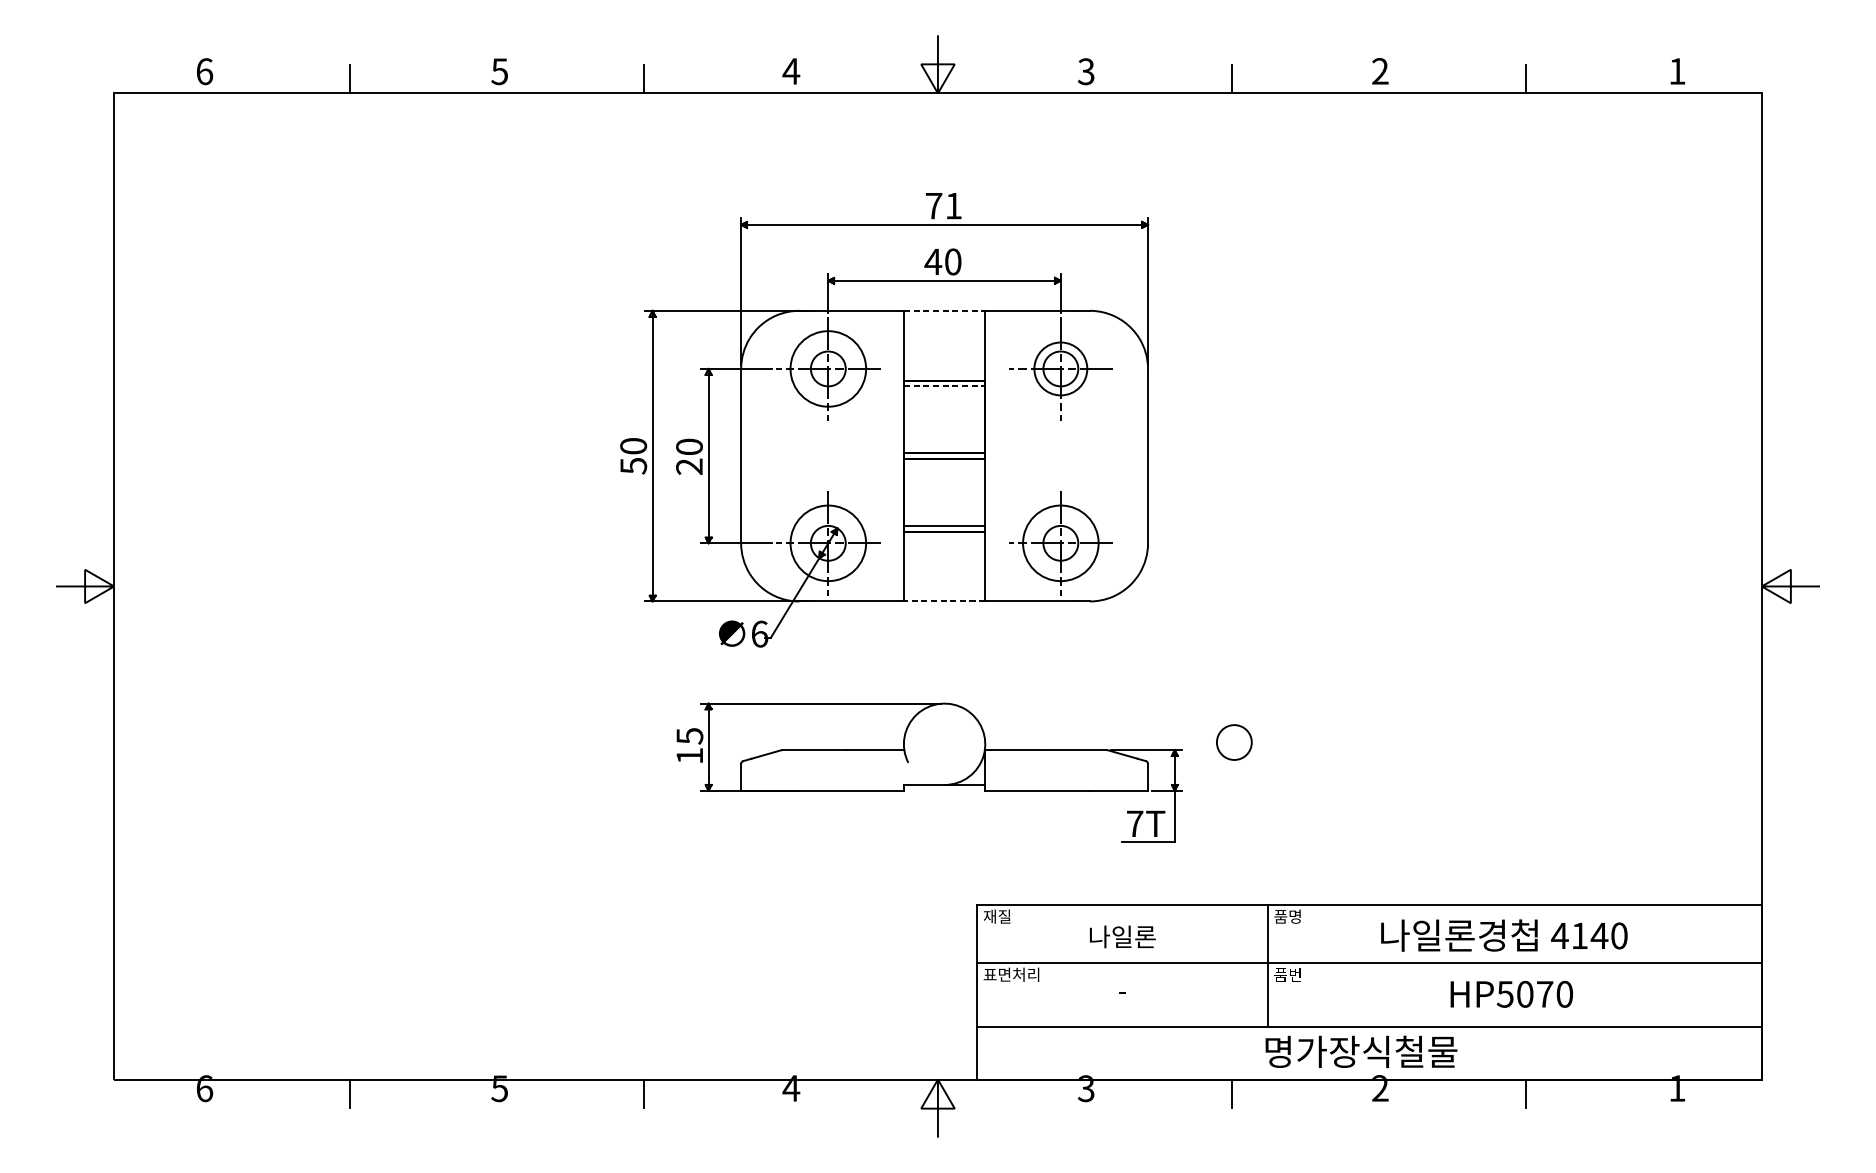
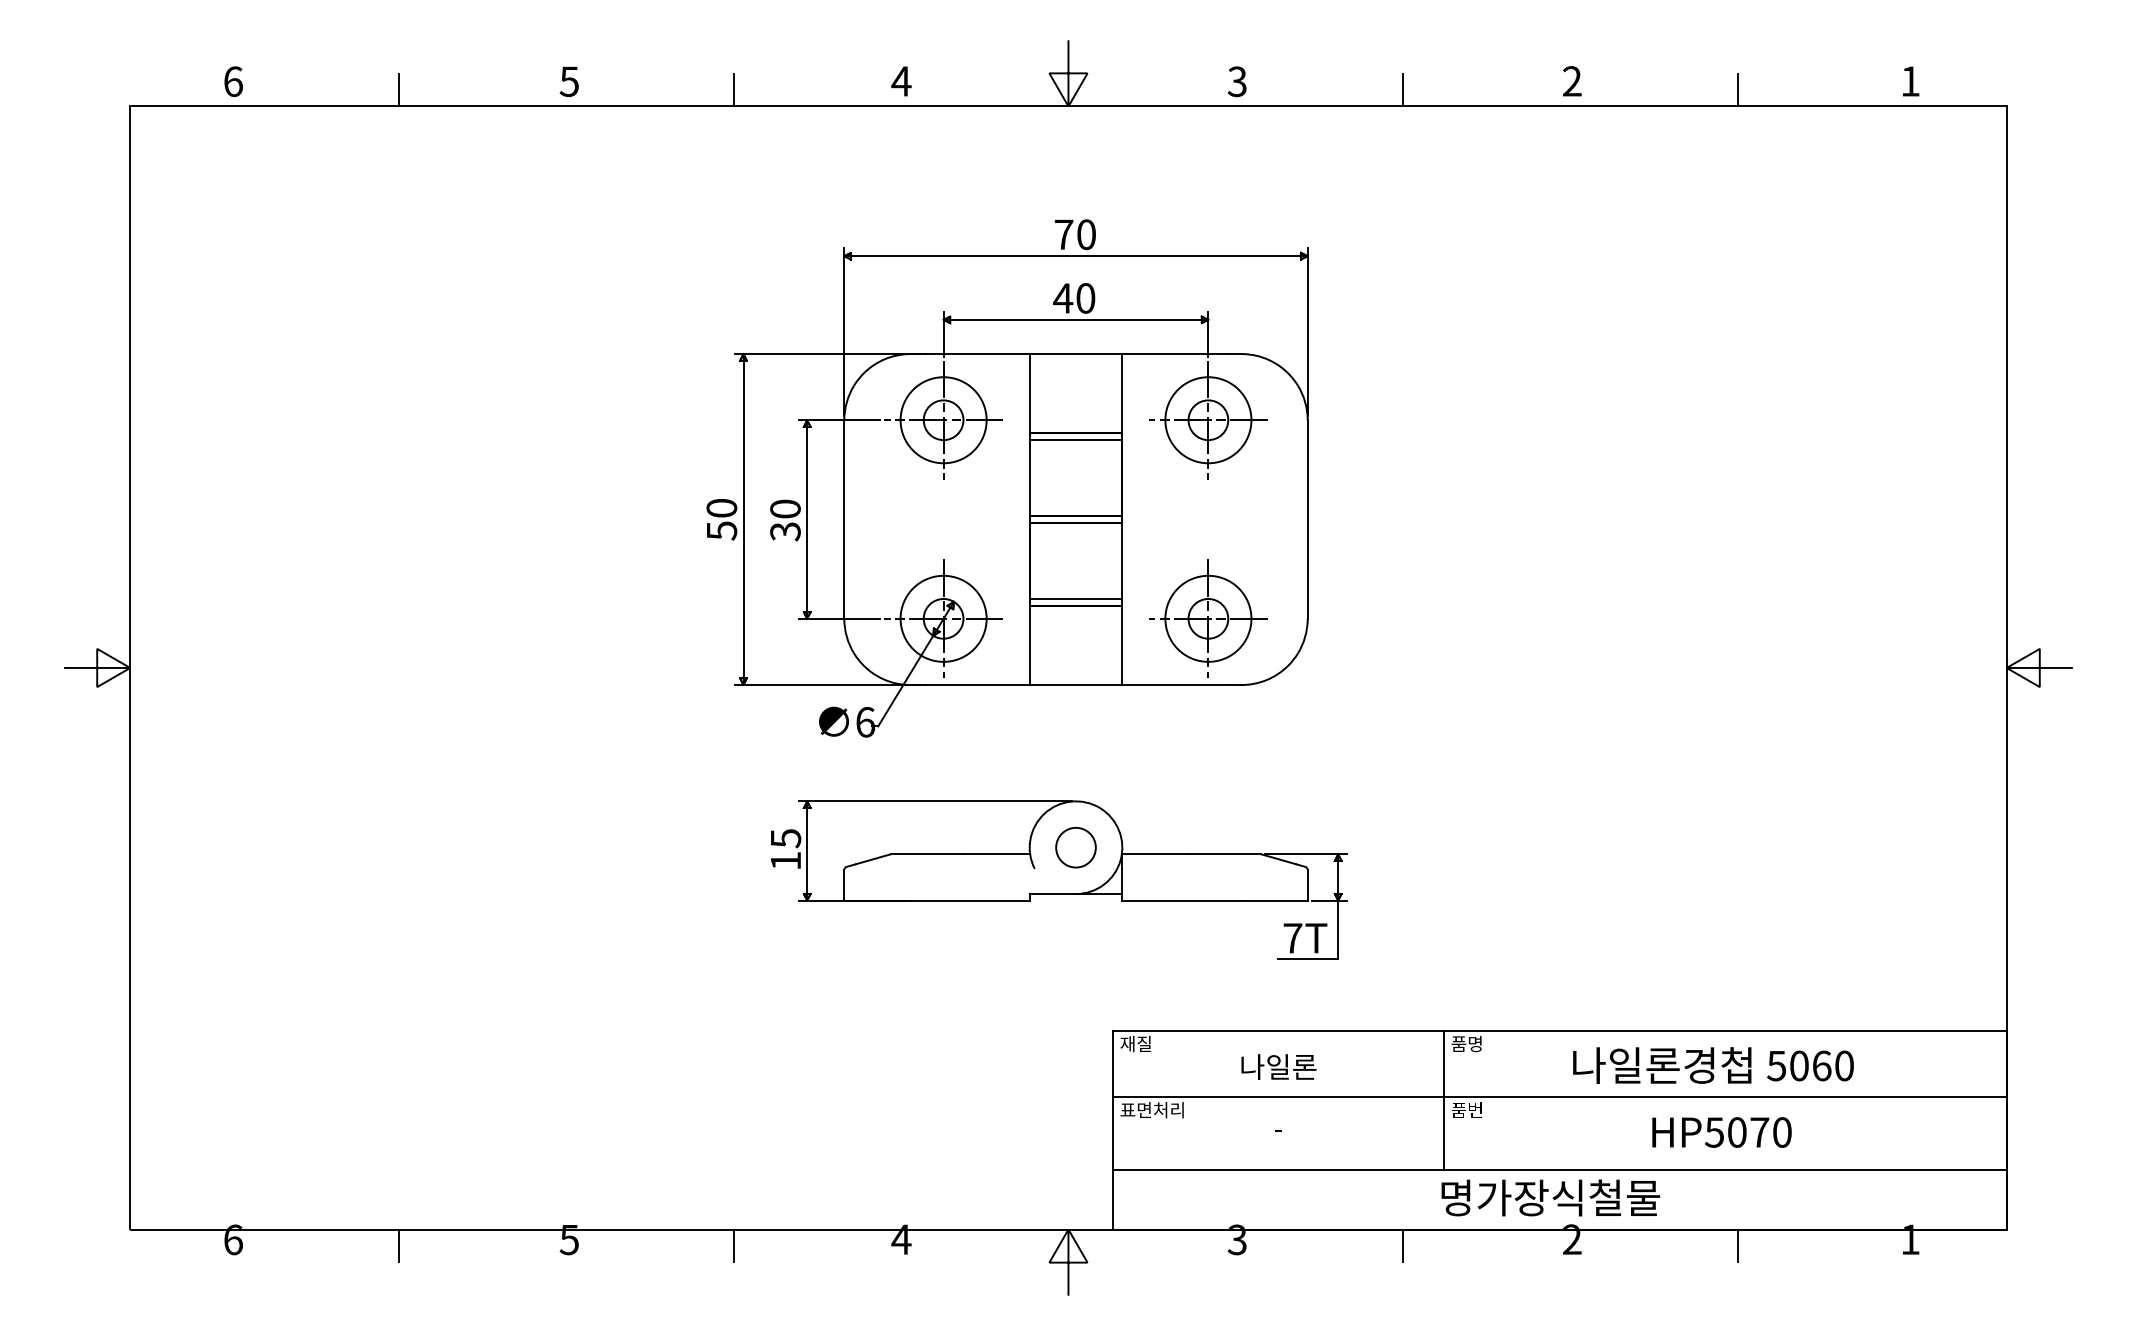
text: (953, 205) -> (1086, 234), 71 -> 70
line: (945, 311) -> (1076, 354), dashed -> solid
circle: (1060, 369) -> (1208, 420), size x1.43
line: (945, 386) -> (1076, 440), dashed -> solid
text: (689, 466) -> (785, 531), 20 -> 30
line: (944, 601) -> (1075, 685), dashed -> solid
circle: (1233, 742) -> (1075, 847), moved
text: (1579, 935) -> (1799, 1065), 4140 -> 5060

